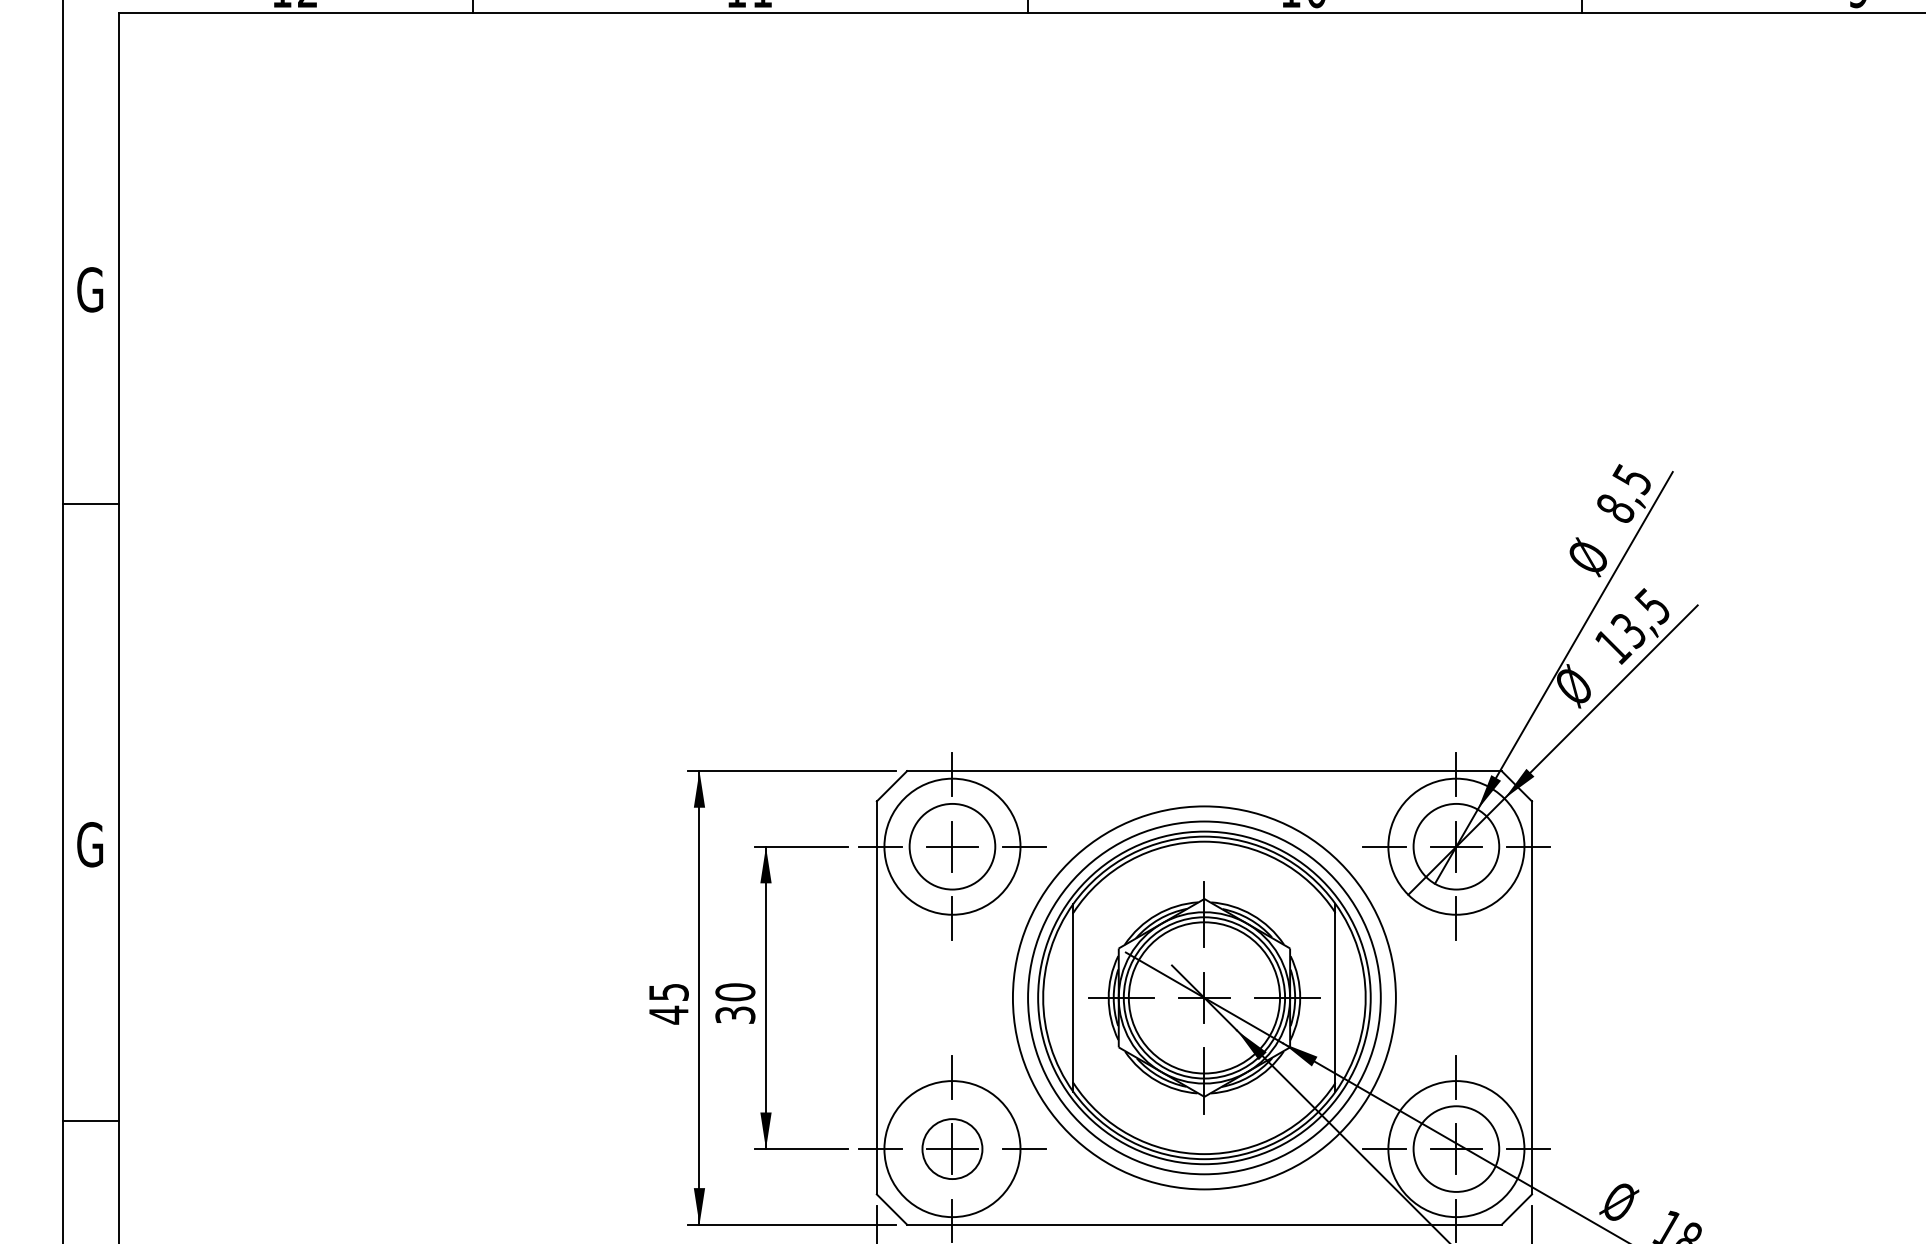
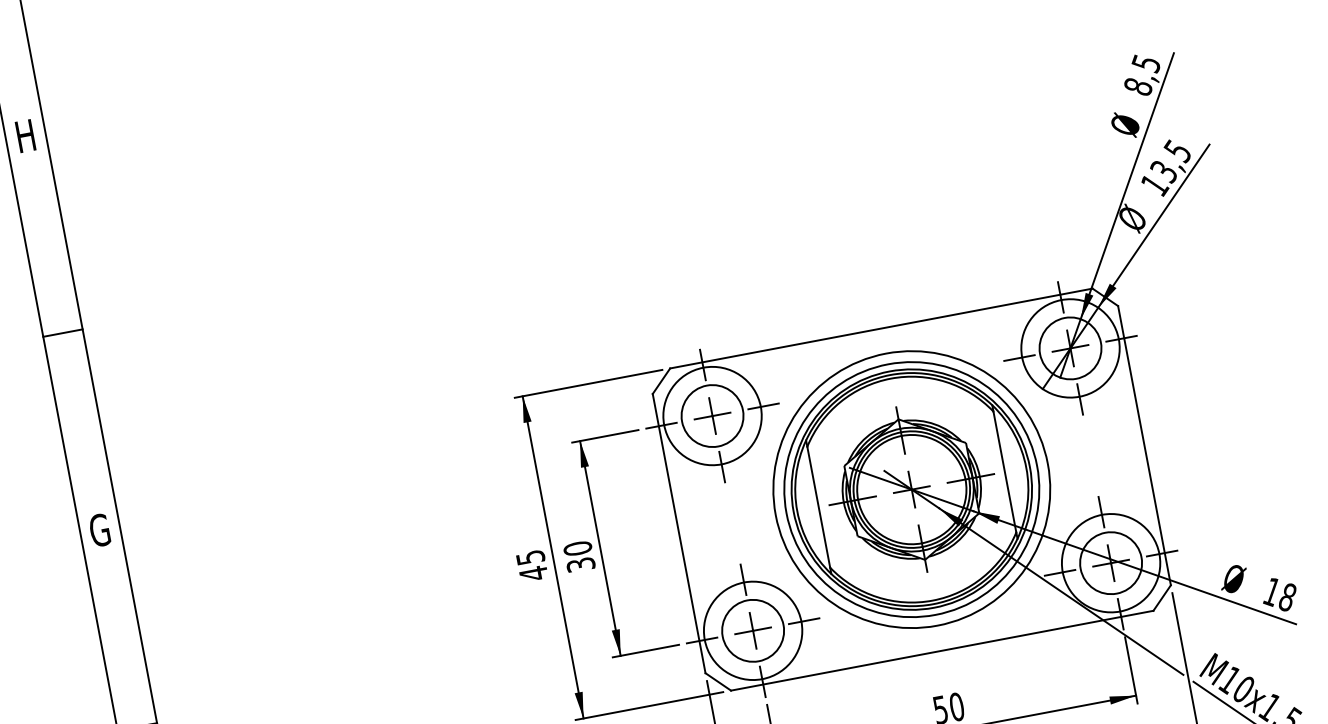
text: (90, 289) -> (25, 135), G -> H
line: (90, 504) -> (62, 333), moved
circle: (952, 1148) -> (753, 630), size x1.43

